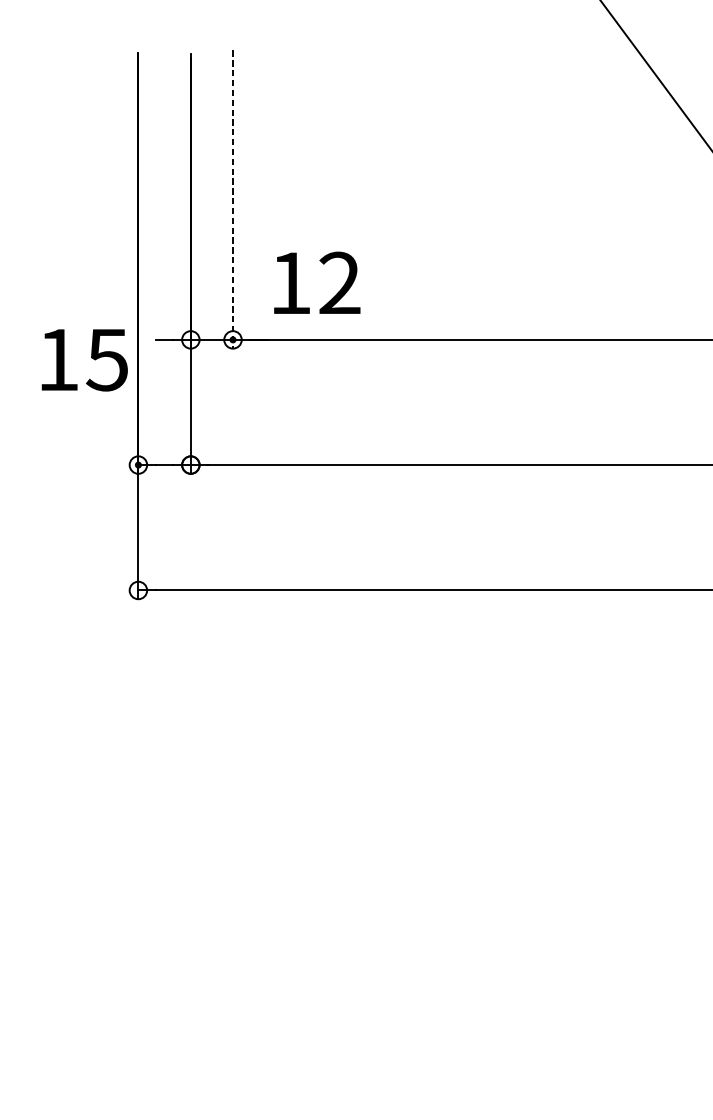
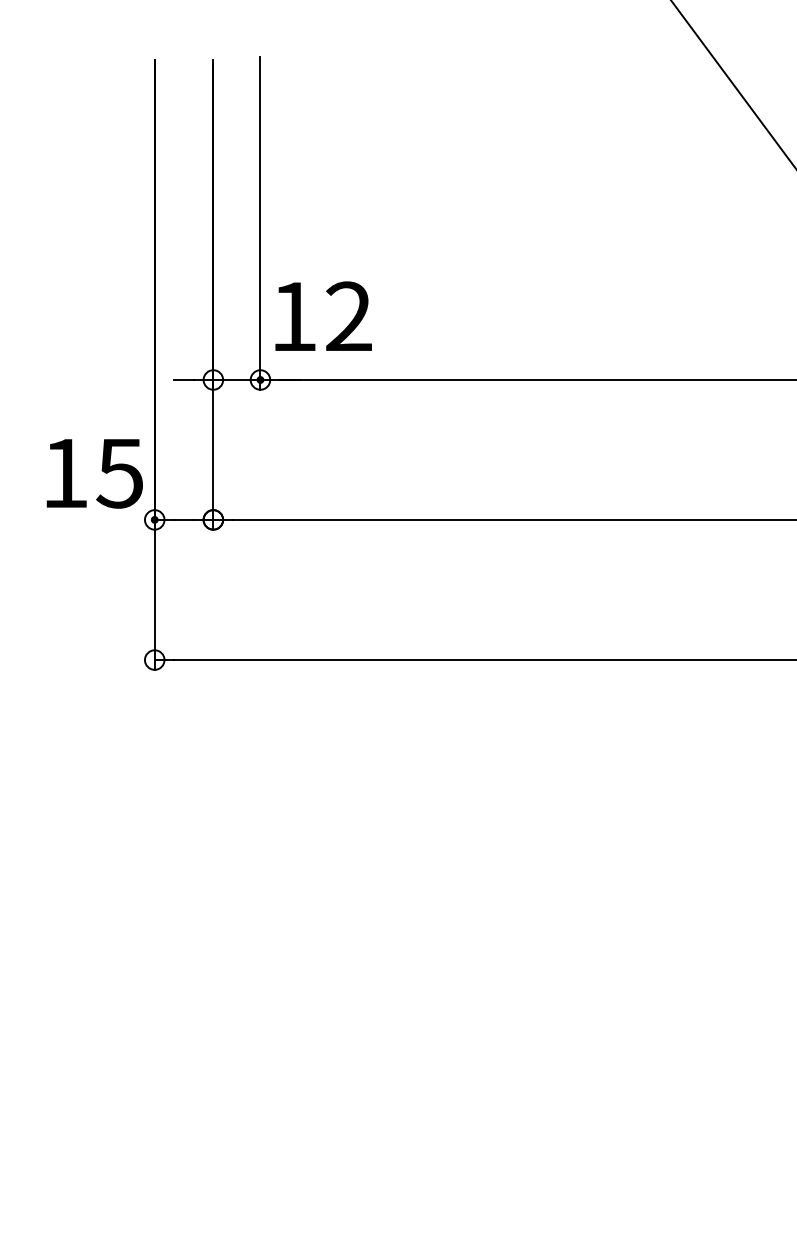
line: (233, 199) -> (260, 223), dashed -> solid
text: (317, 282) -> (323, 315), moved
text: (84, 360) -> (94, 473), moved

